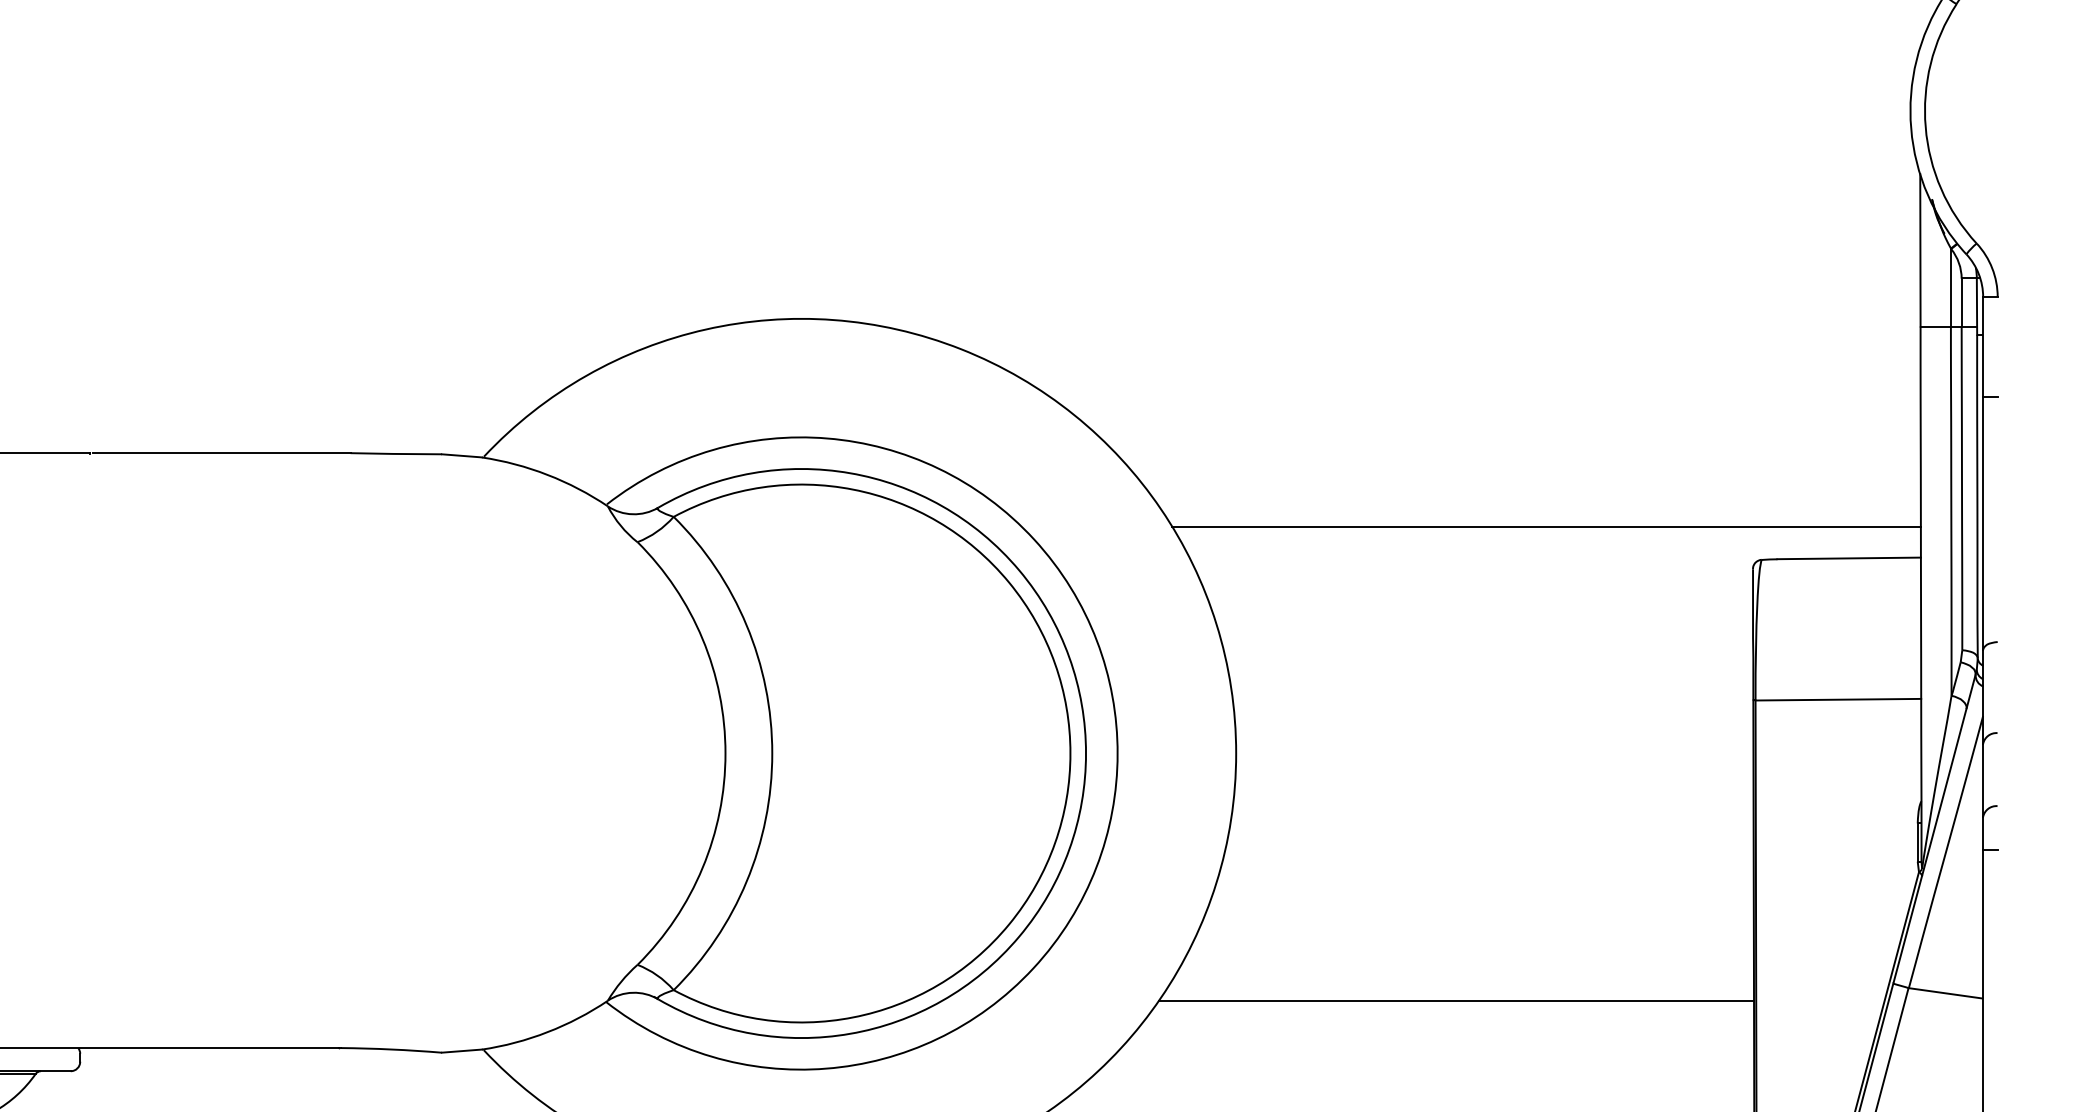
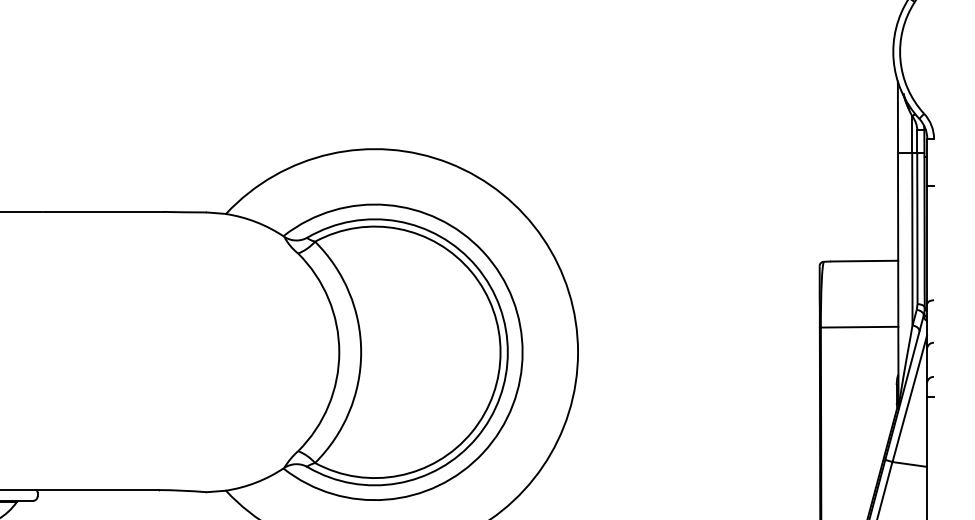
line: (1547, 527) -> (723, 246), removed
line: (1455, 999) -> (680, 467), removed

